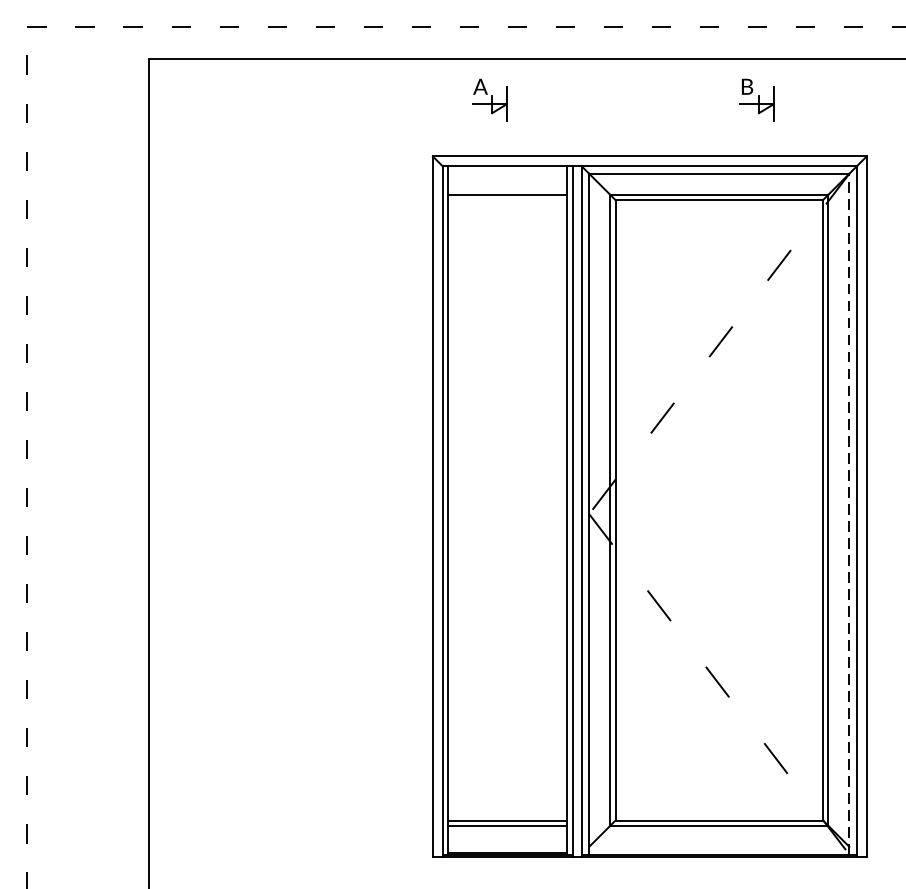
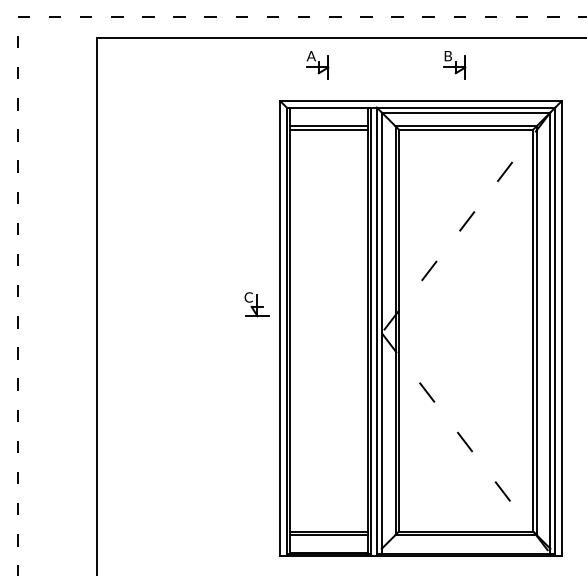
part: (756, 101) -> (454, 65), moved
line: (506, 199) -> (328, 129), added
part: (395, 469) -> (256, 304), added
line: (849, 514) -> (550, 333), dashed -> solid

